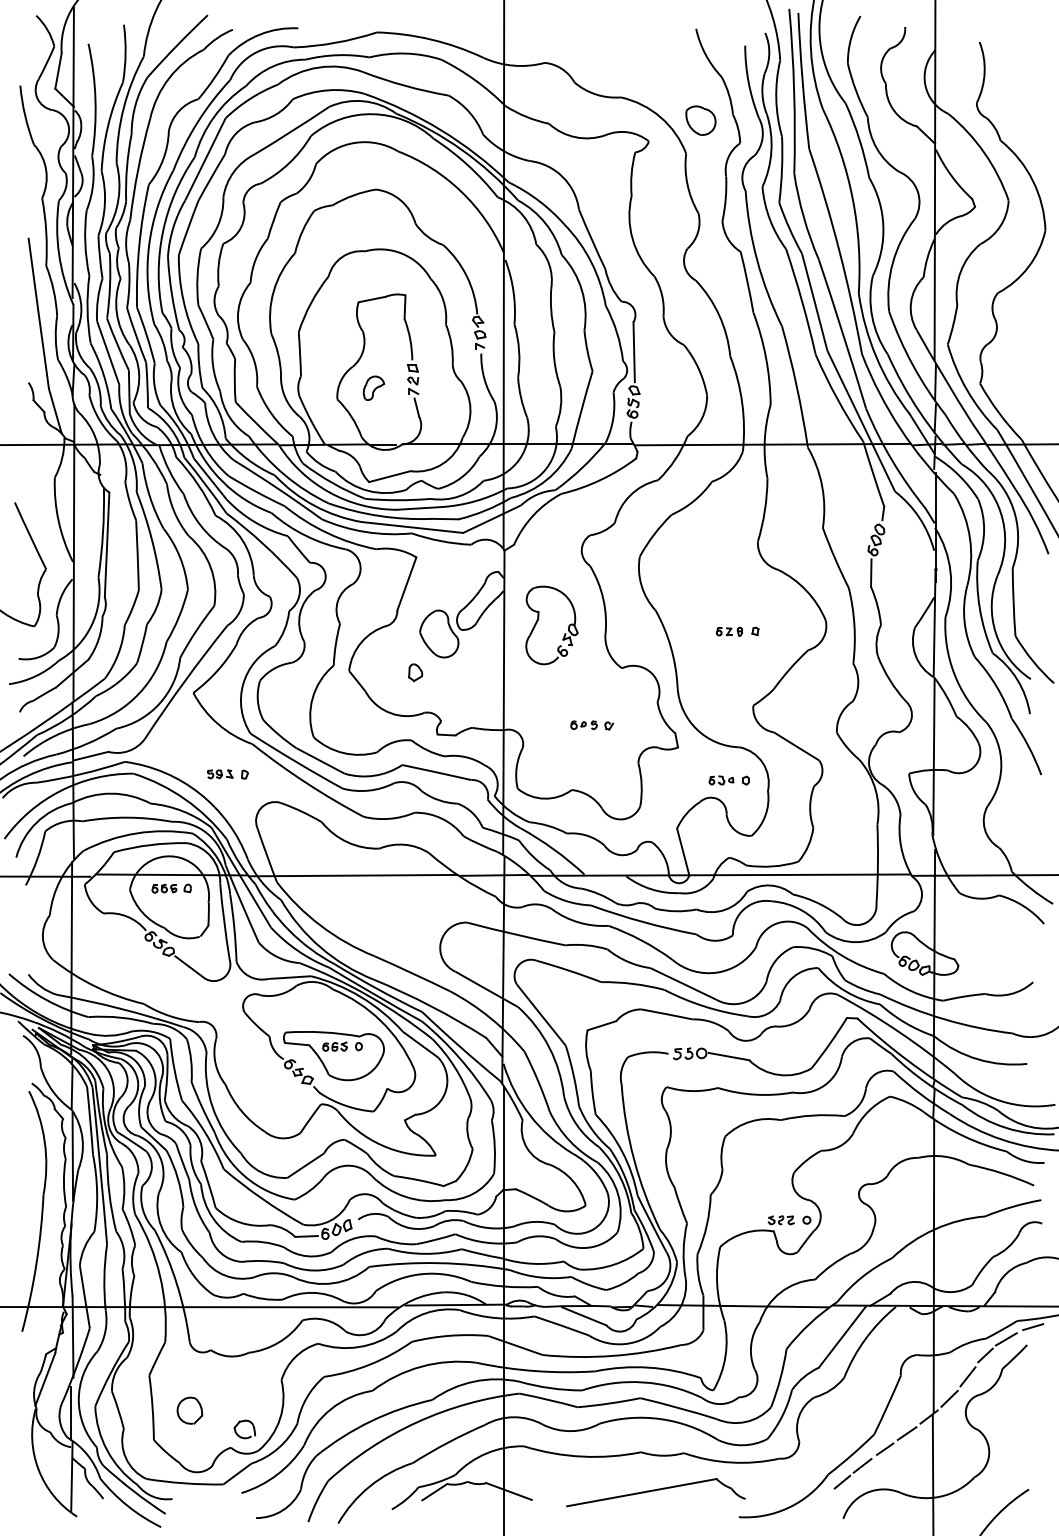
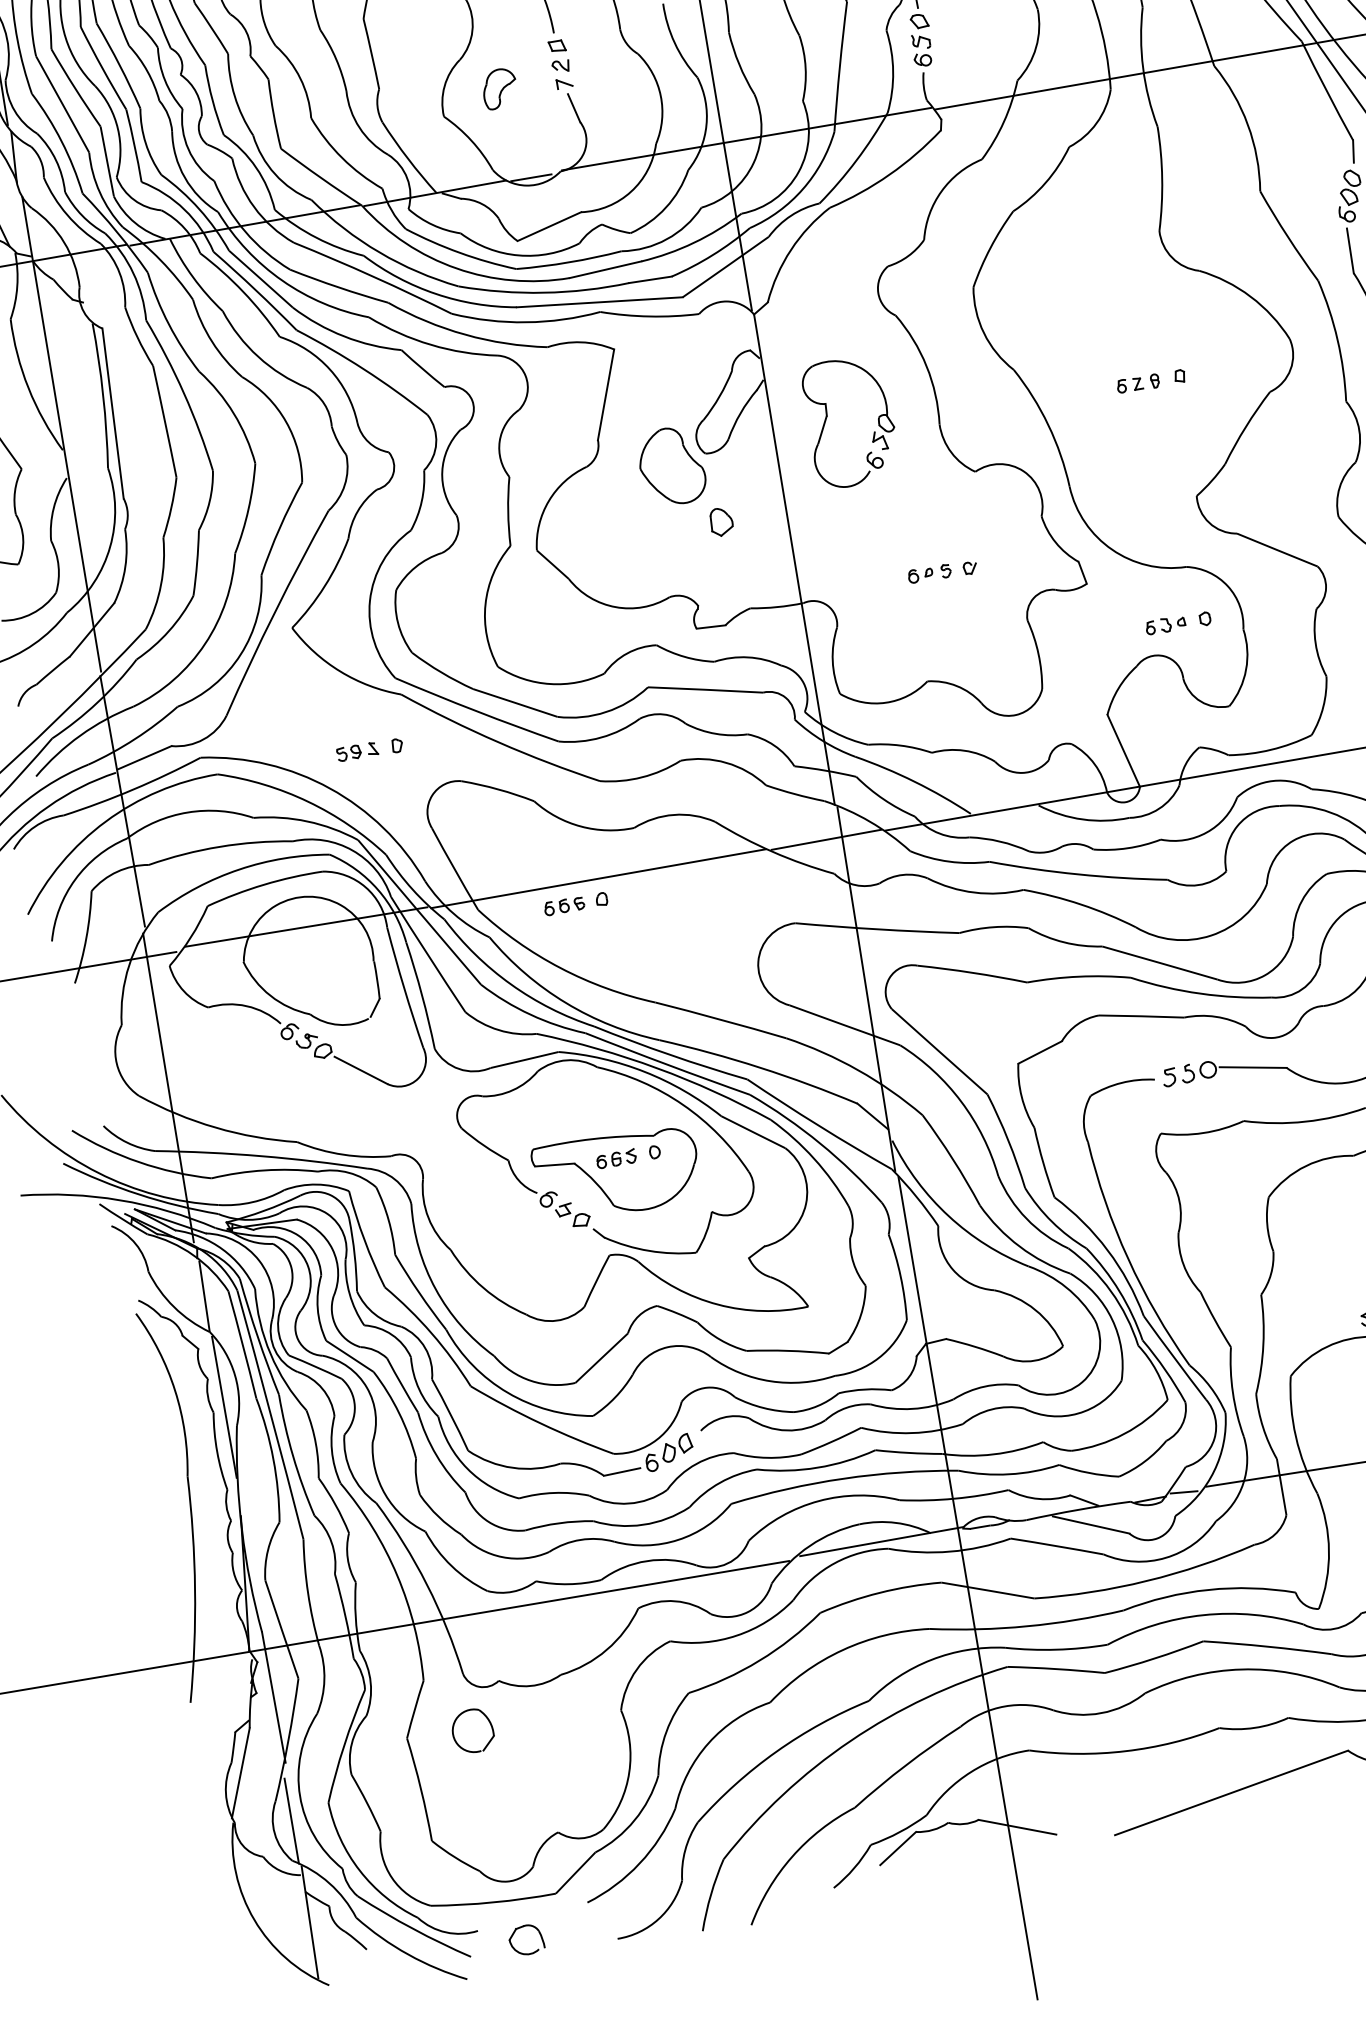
part: (415, 672) -> (721, 521), moved
part: (171, 888) -> (575, 903), moved
part: (189, 1410) -> (472, 1730), moved
part: (242, 1422) -> (520, 1929), moved

